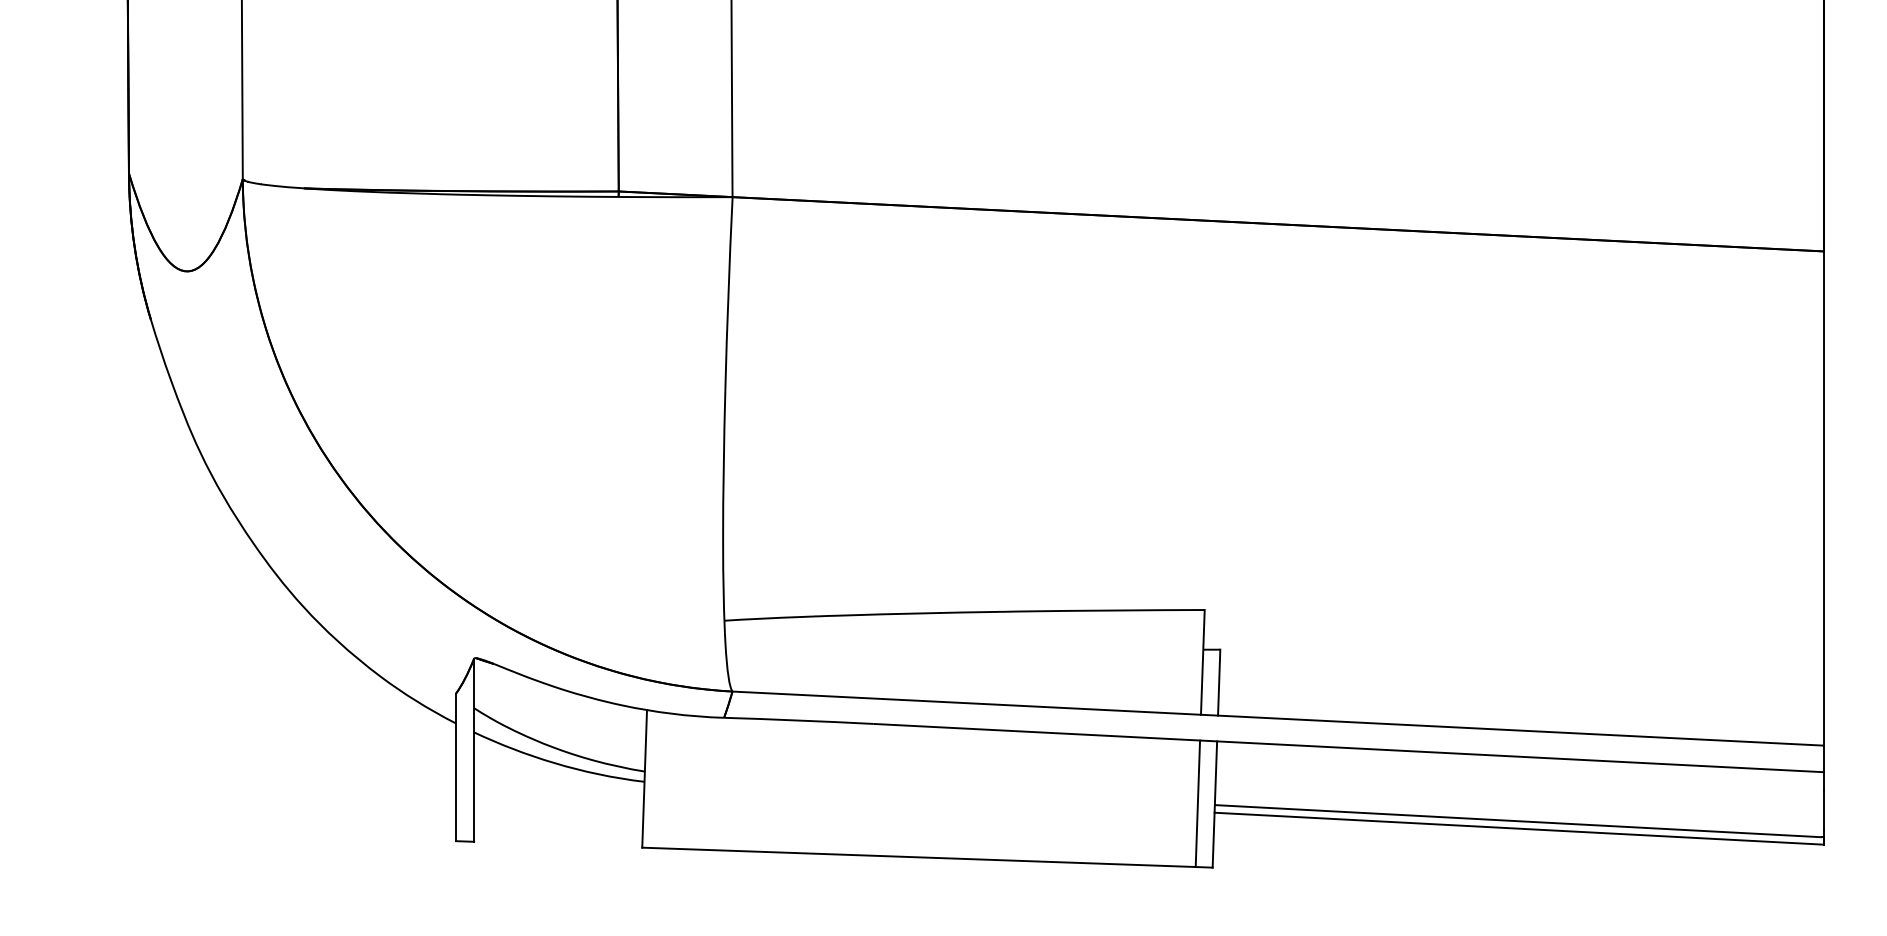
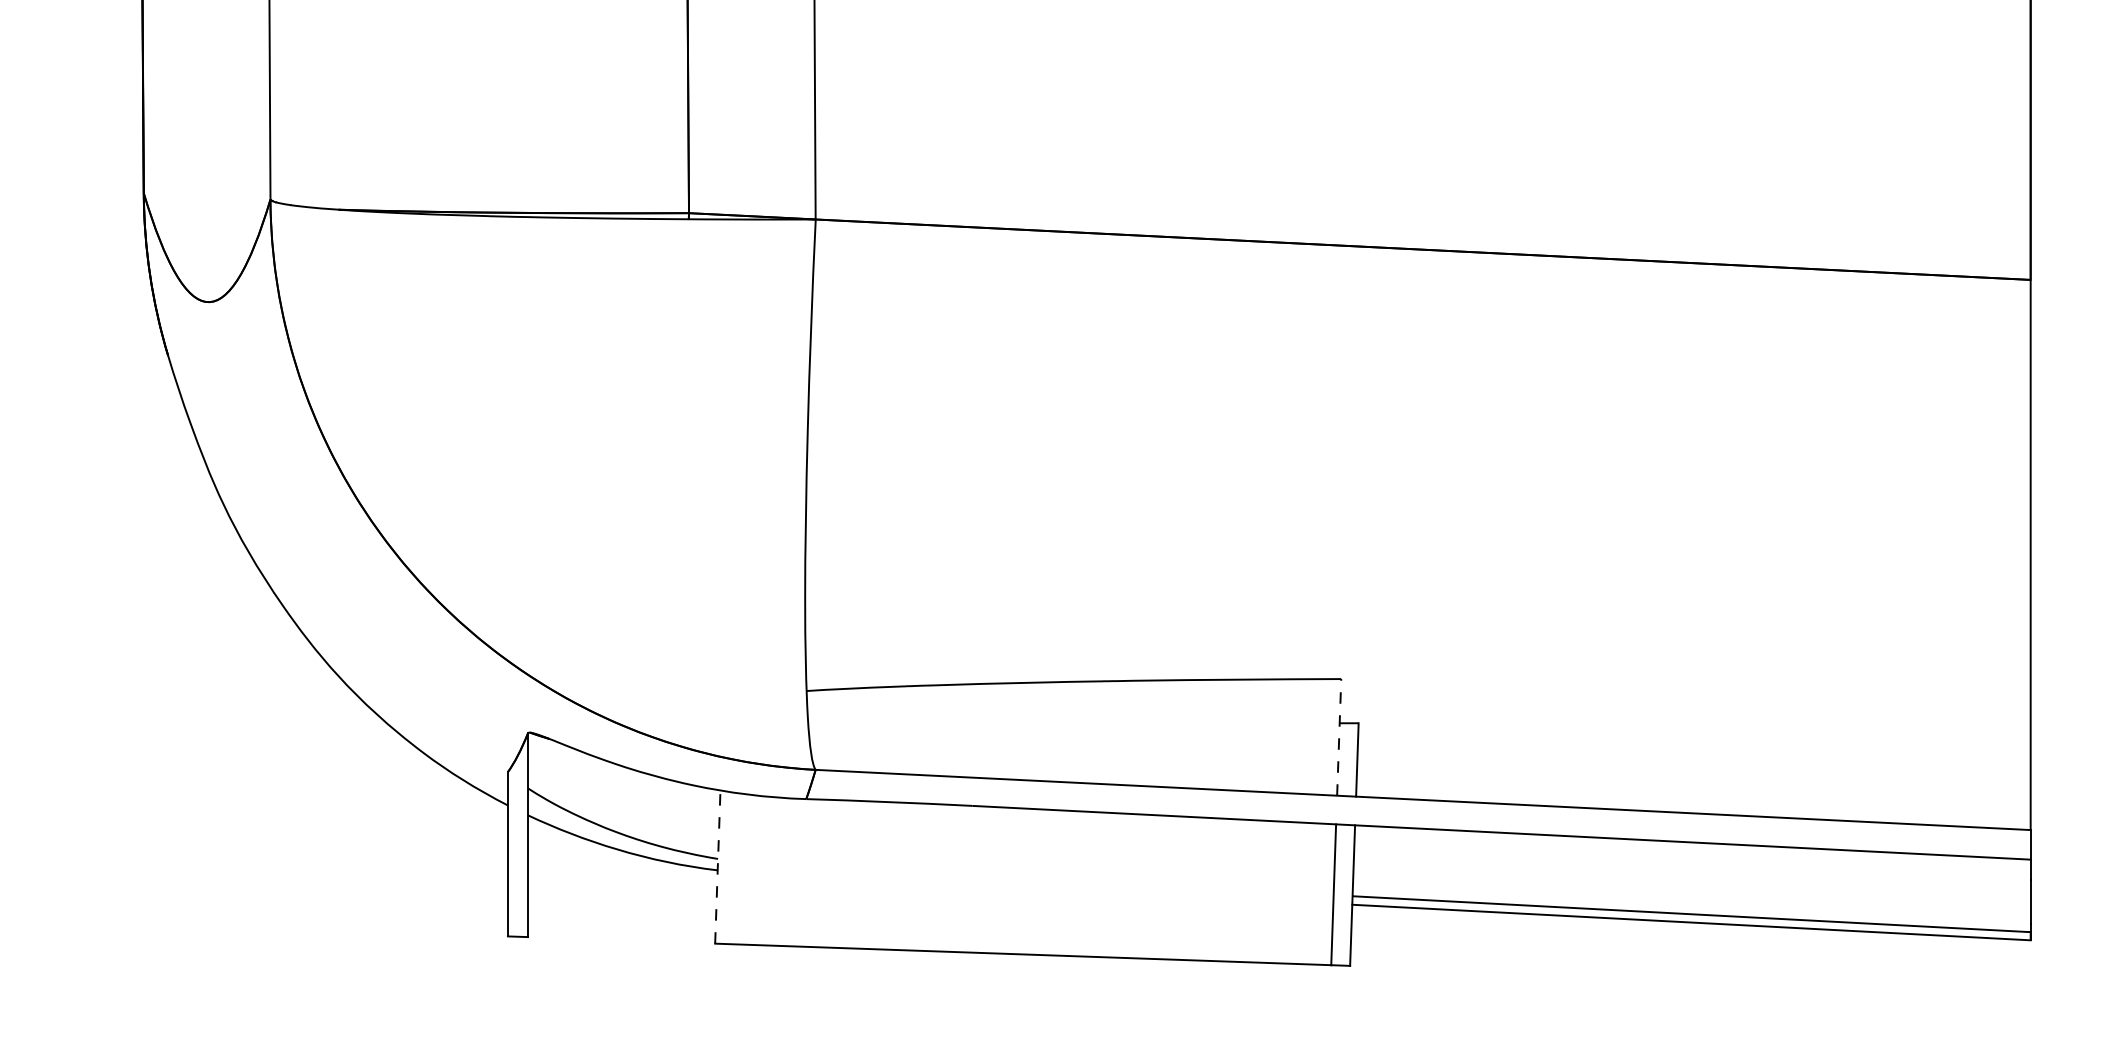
line: (1202, 661) -> (1338, 736), solid -> dashed
line: (644, 778) -> (717, 866), solid -> dashed

